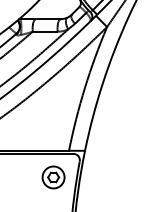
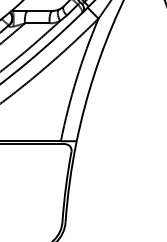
part: (53, 177) -> (45, 167), removed

